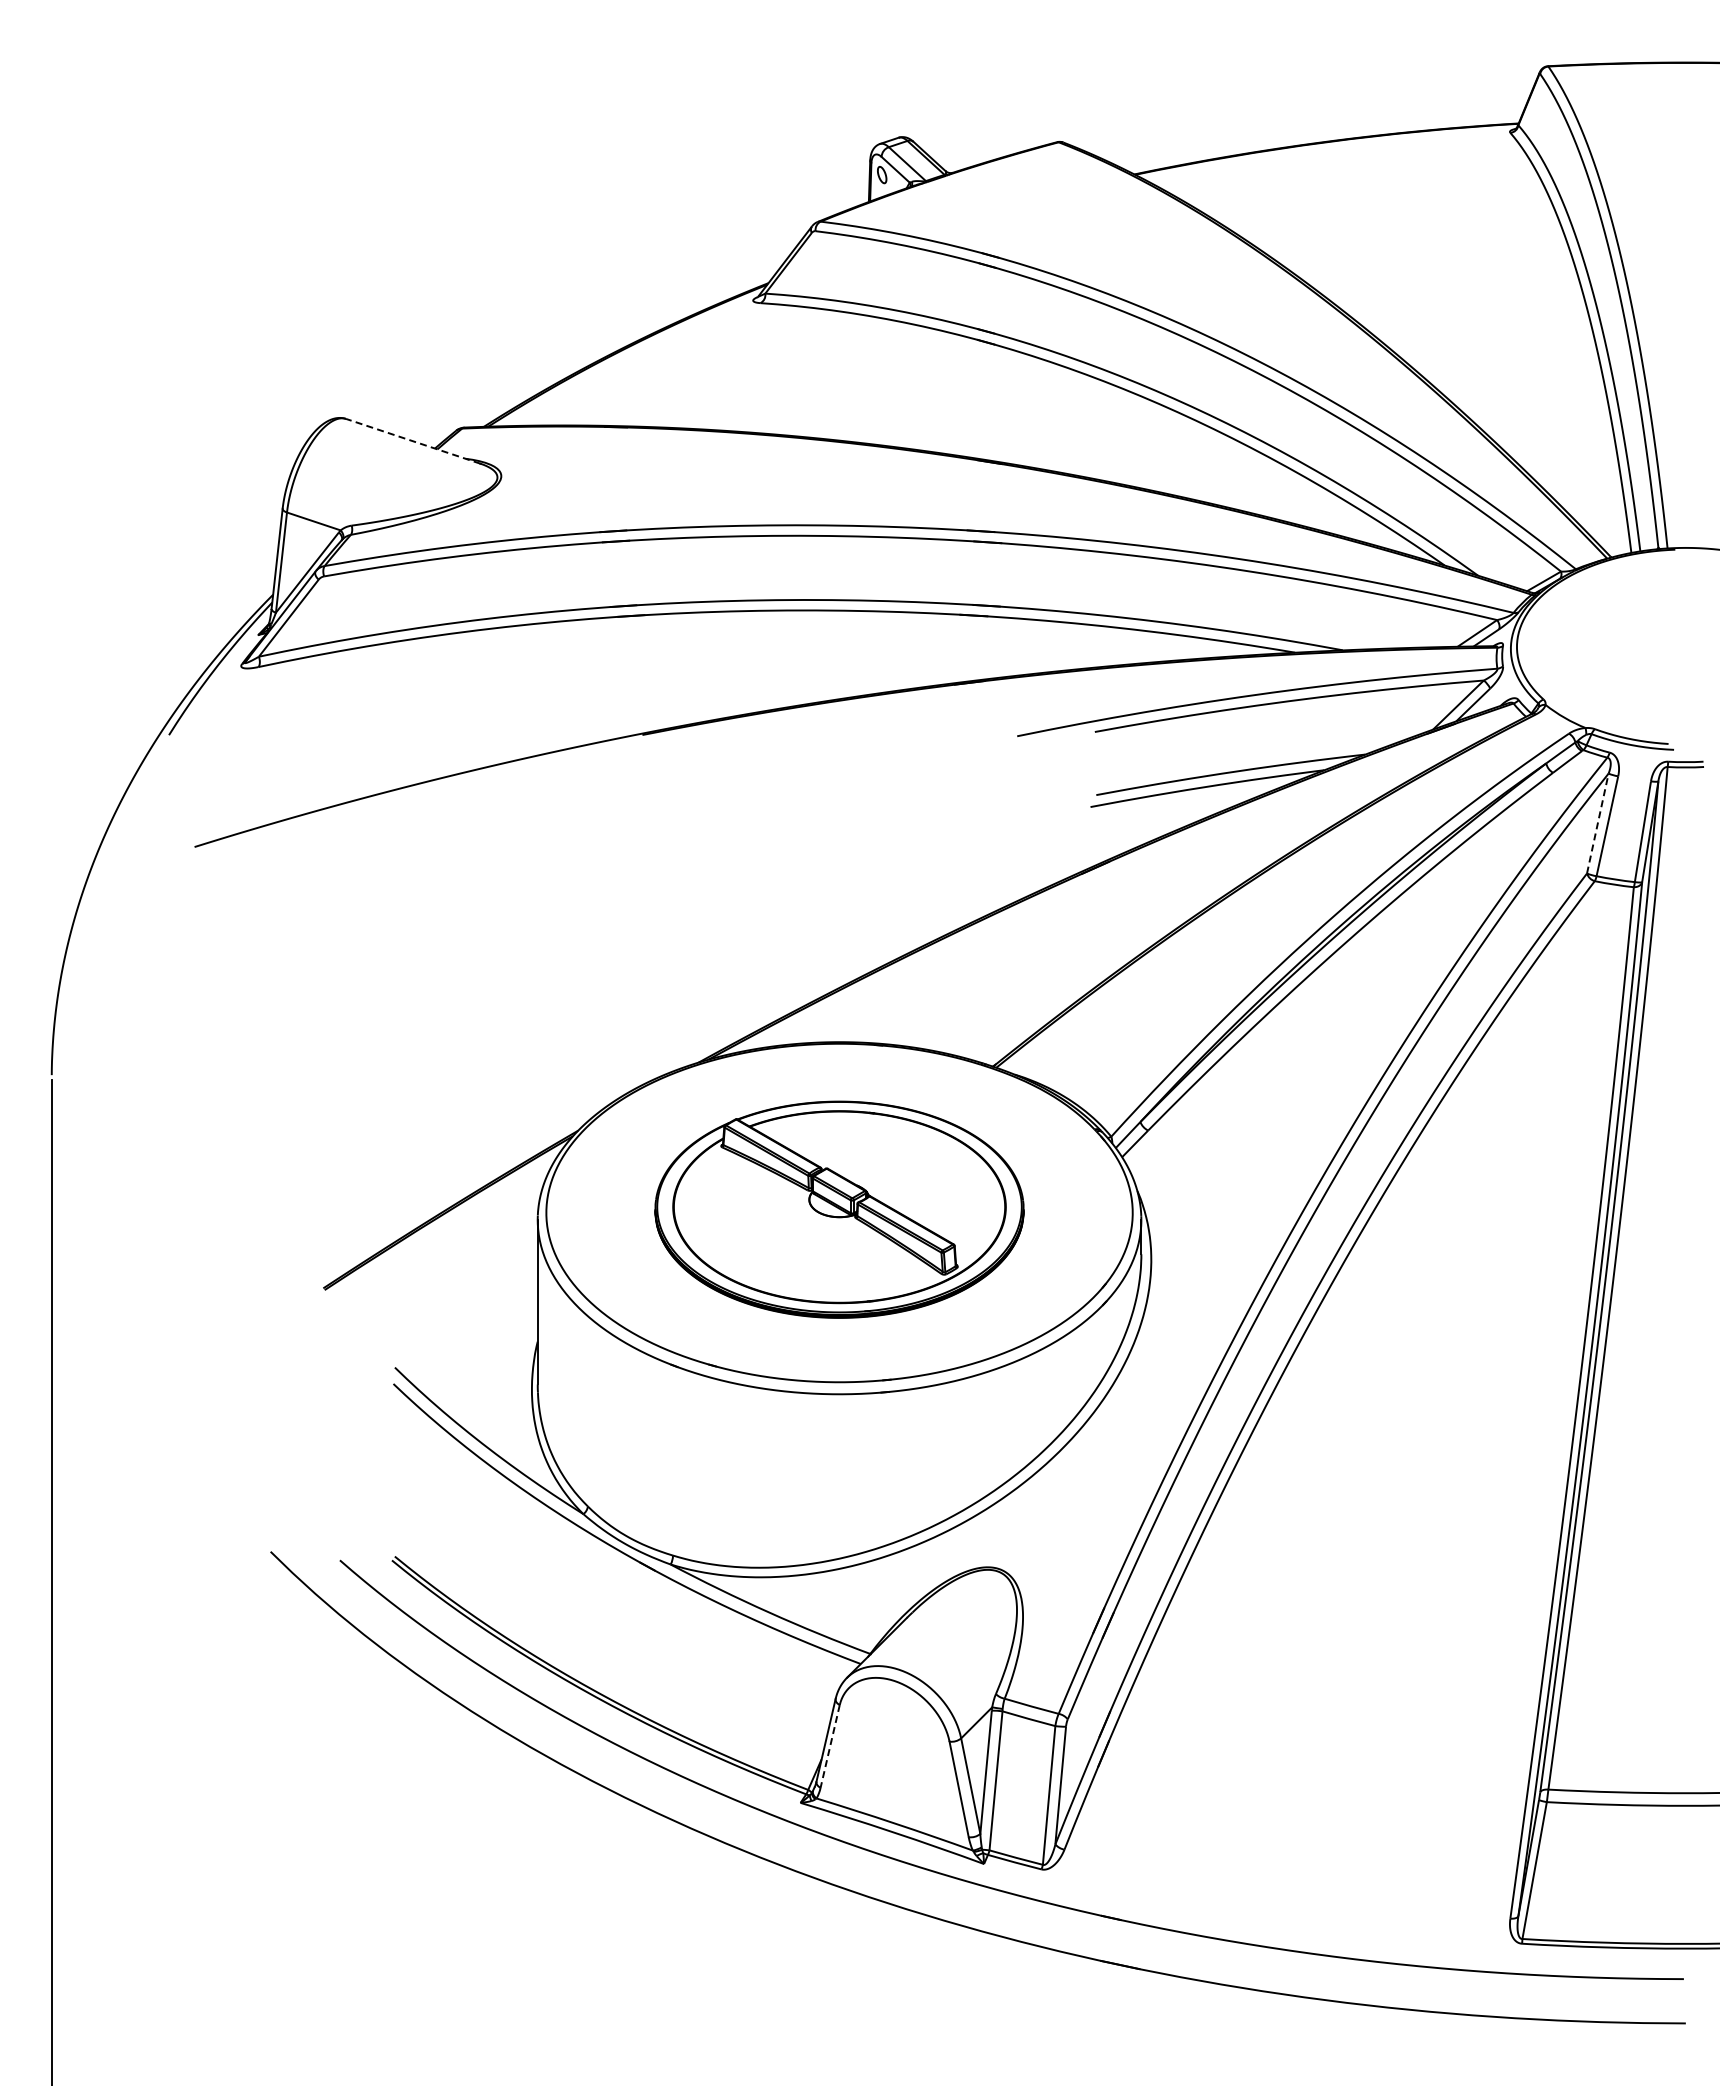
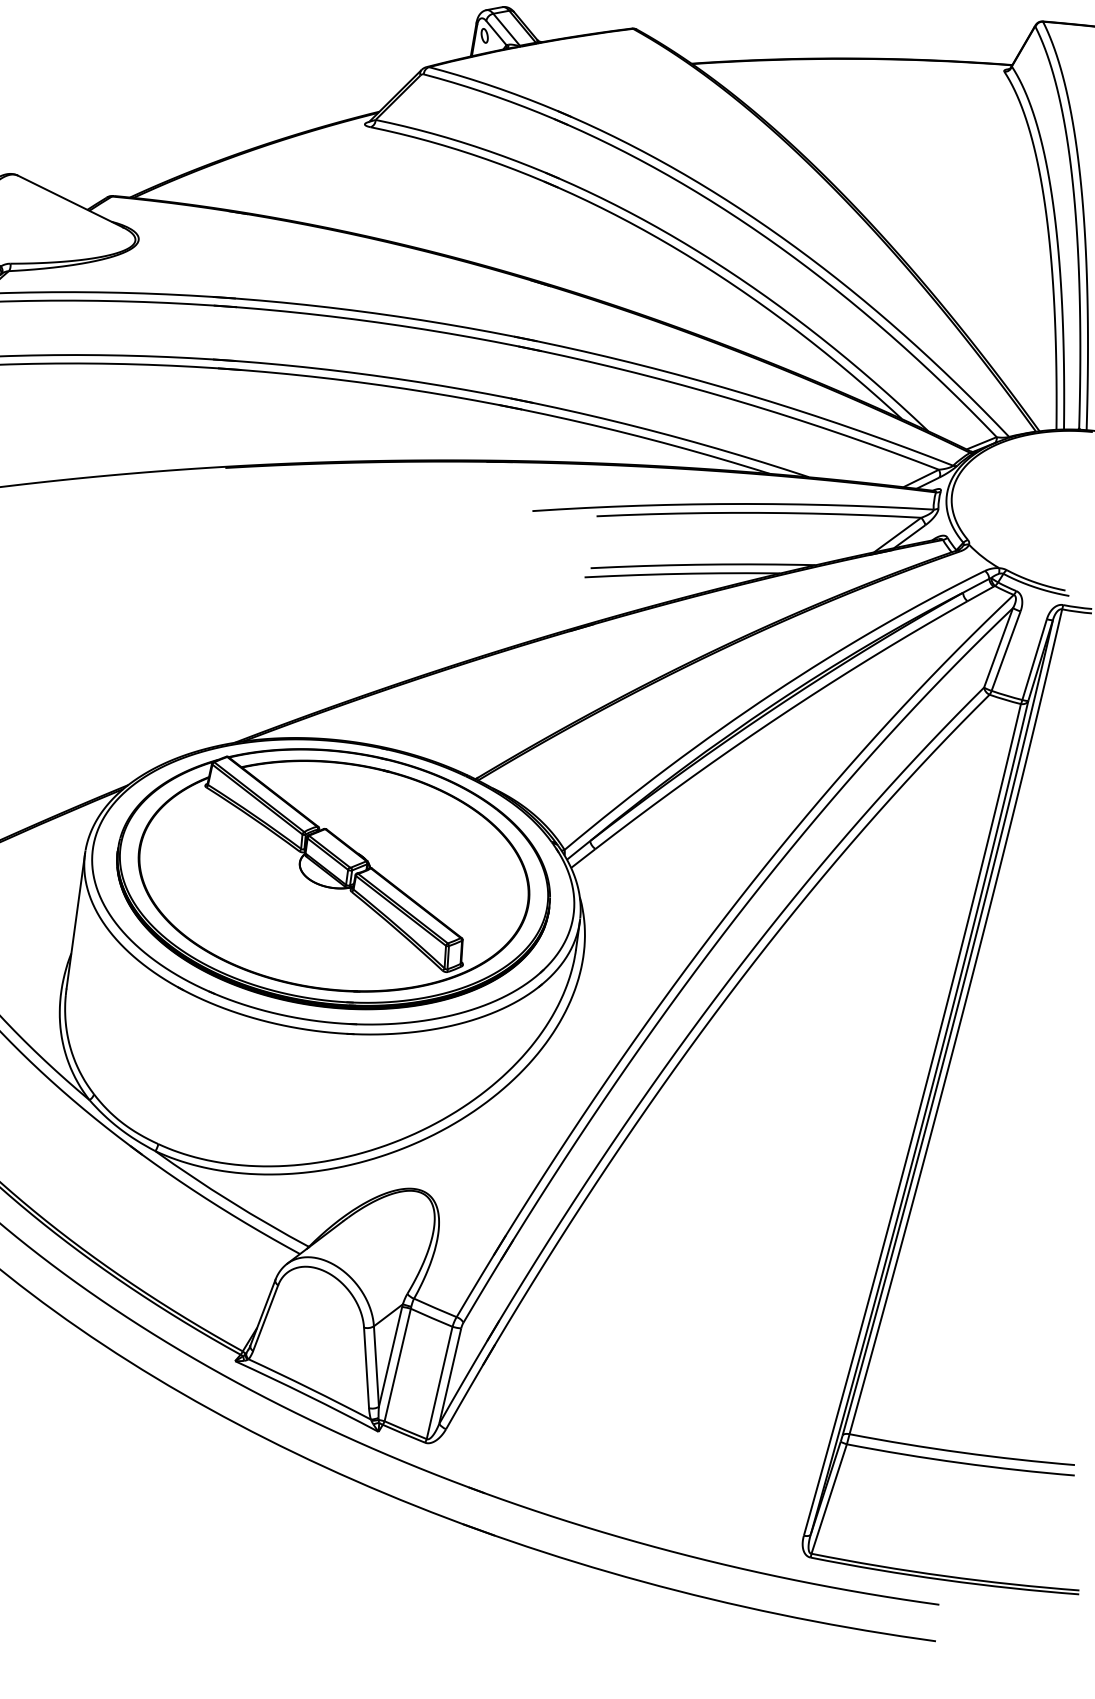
line: (413, 441) -> (70, 201), dashed -> solid
line: (1597, 823) -> (998, 647), dashed -> solid
part: (839, 1209) -> (333, 879), size x1.43
line: (830, 1746) -> (265, 1318), dashed -> solid

